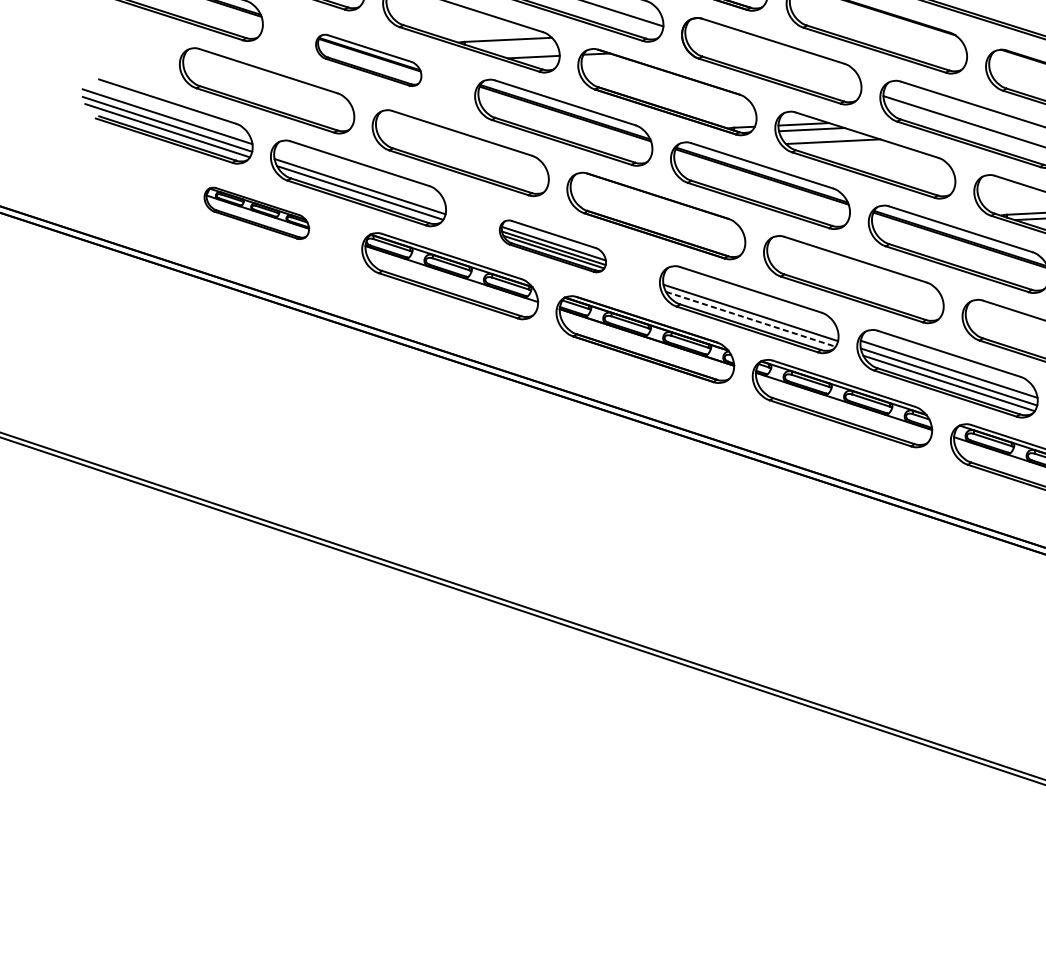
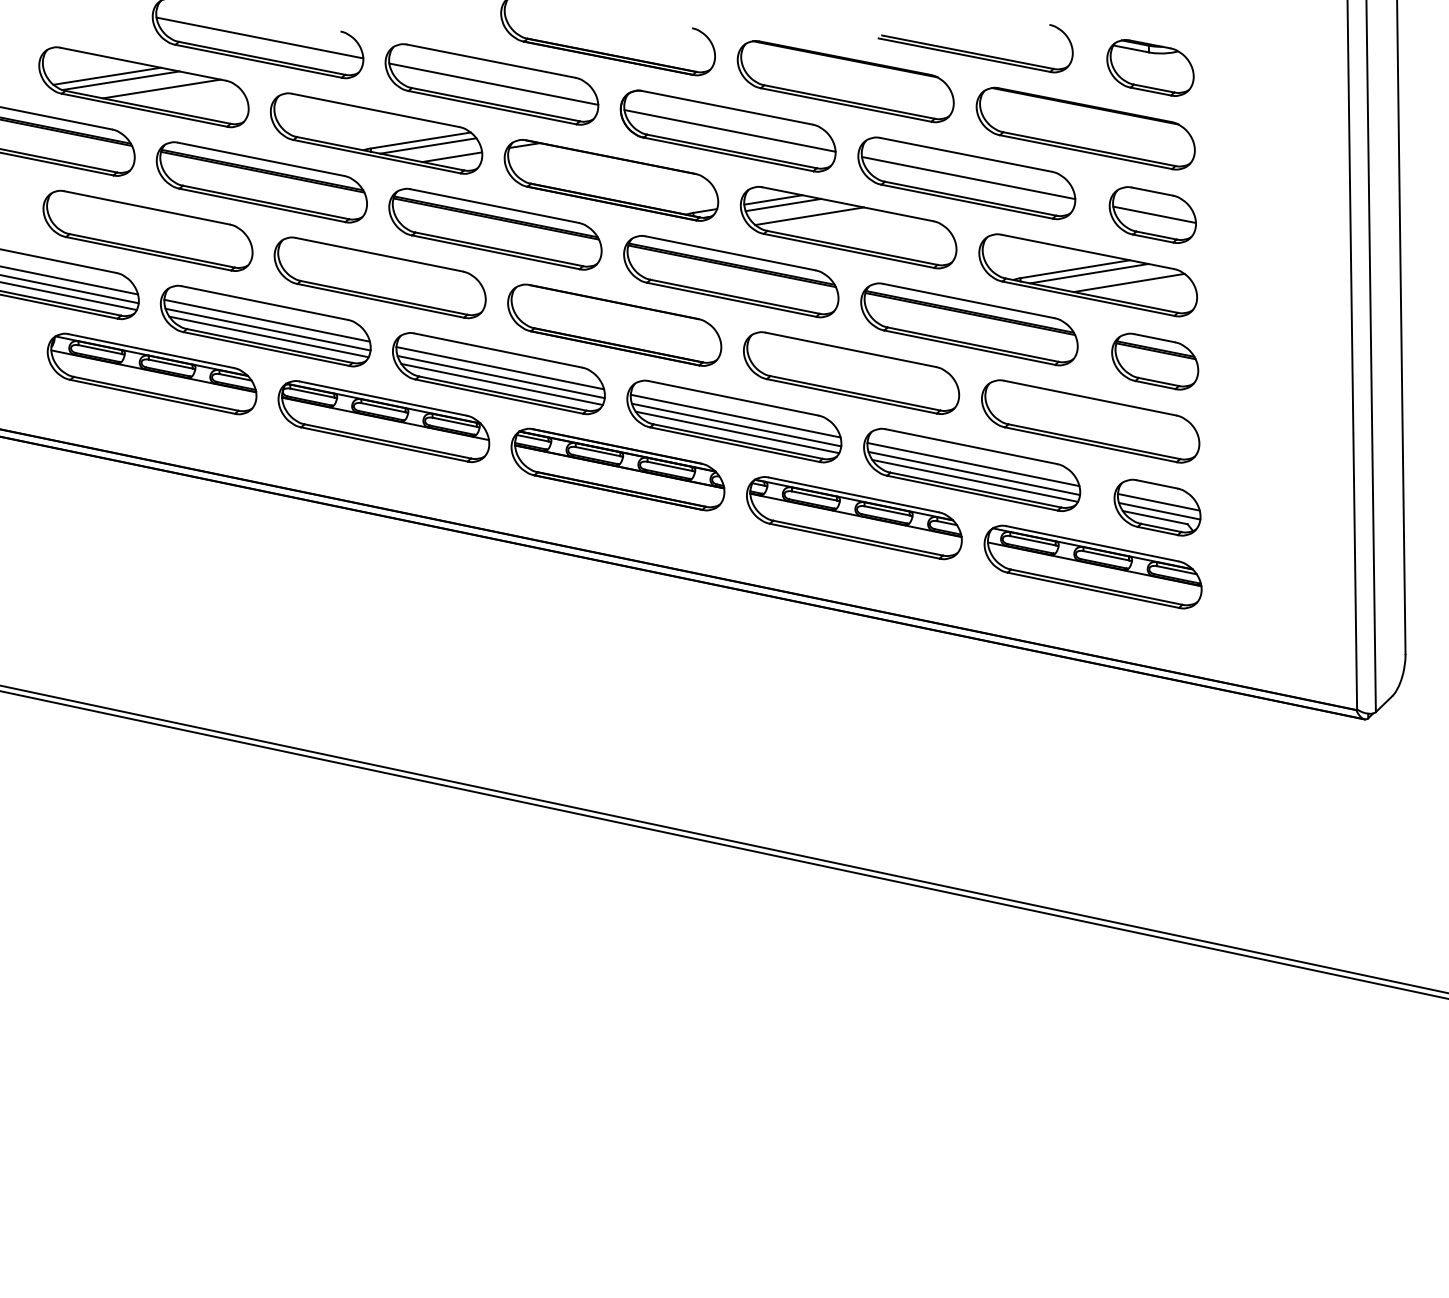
line: (514, 44) -> (428, 145), added
part: (368, 60) -> (261, 182), size x1.67
line: (772, 60) -> (729, 130), added
line: (359, 178) -> (266, 320), added
part: (256, 212) -> (151, 373), size x1.67
part: (552, 246) -> (498, 373), size x1.67
line: (750, 304) -> (735, 415), added
line: (750, 319) -> (737, 432), dashed -> solid

